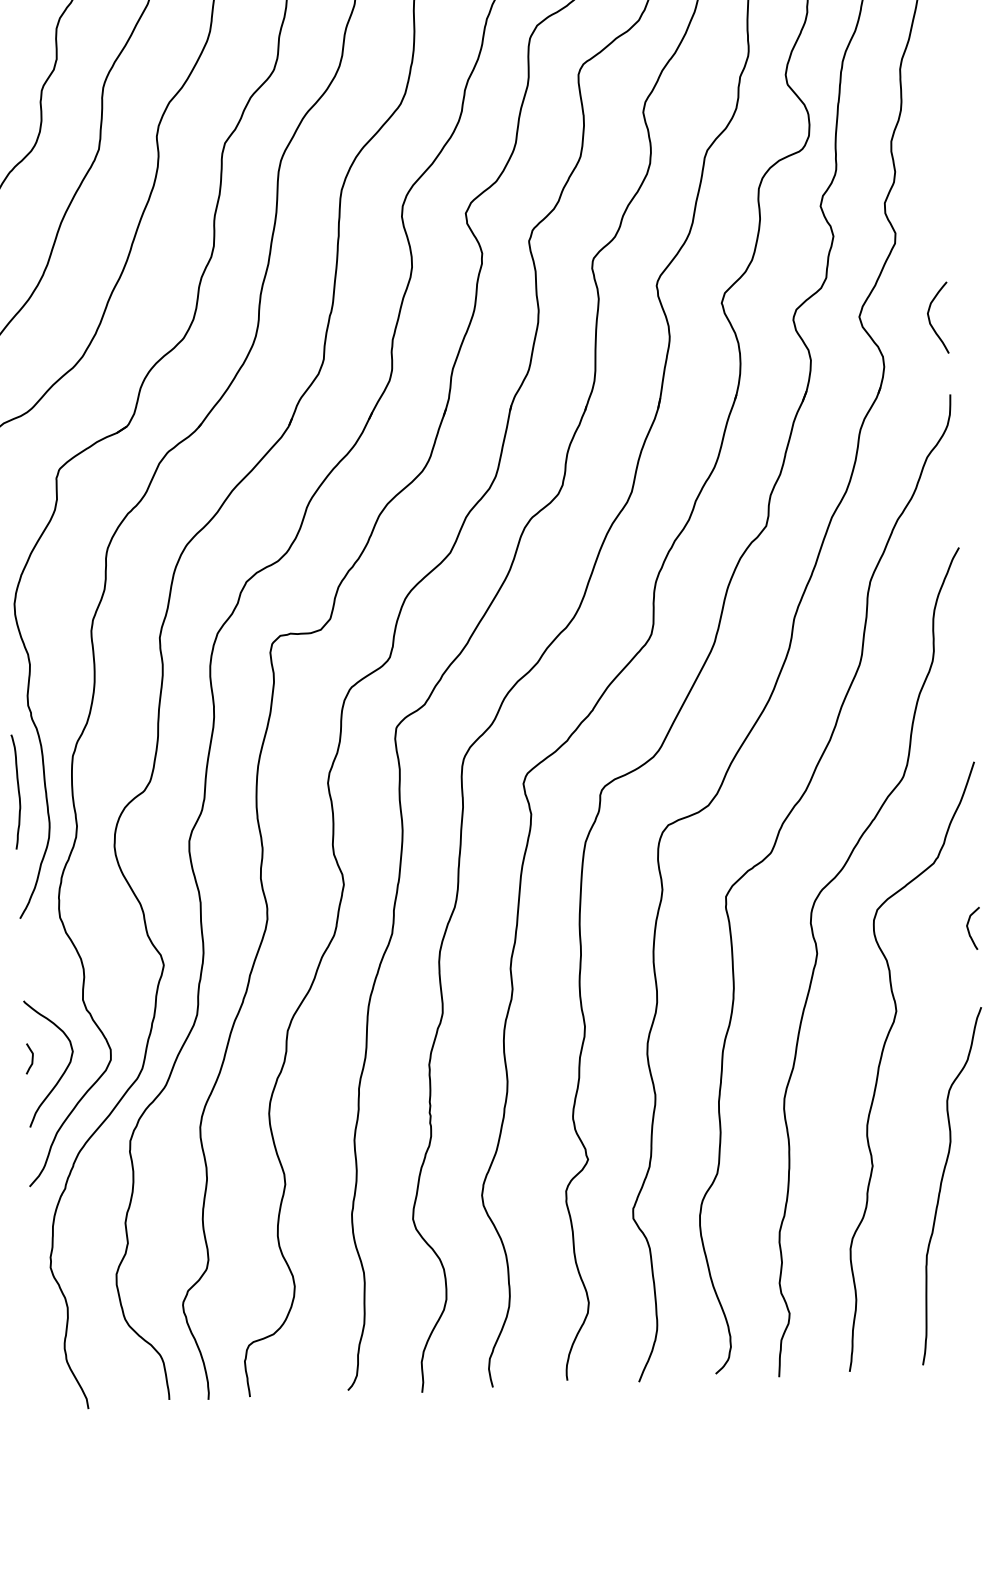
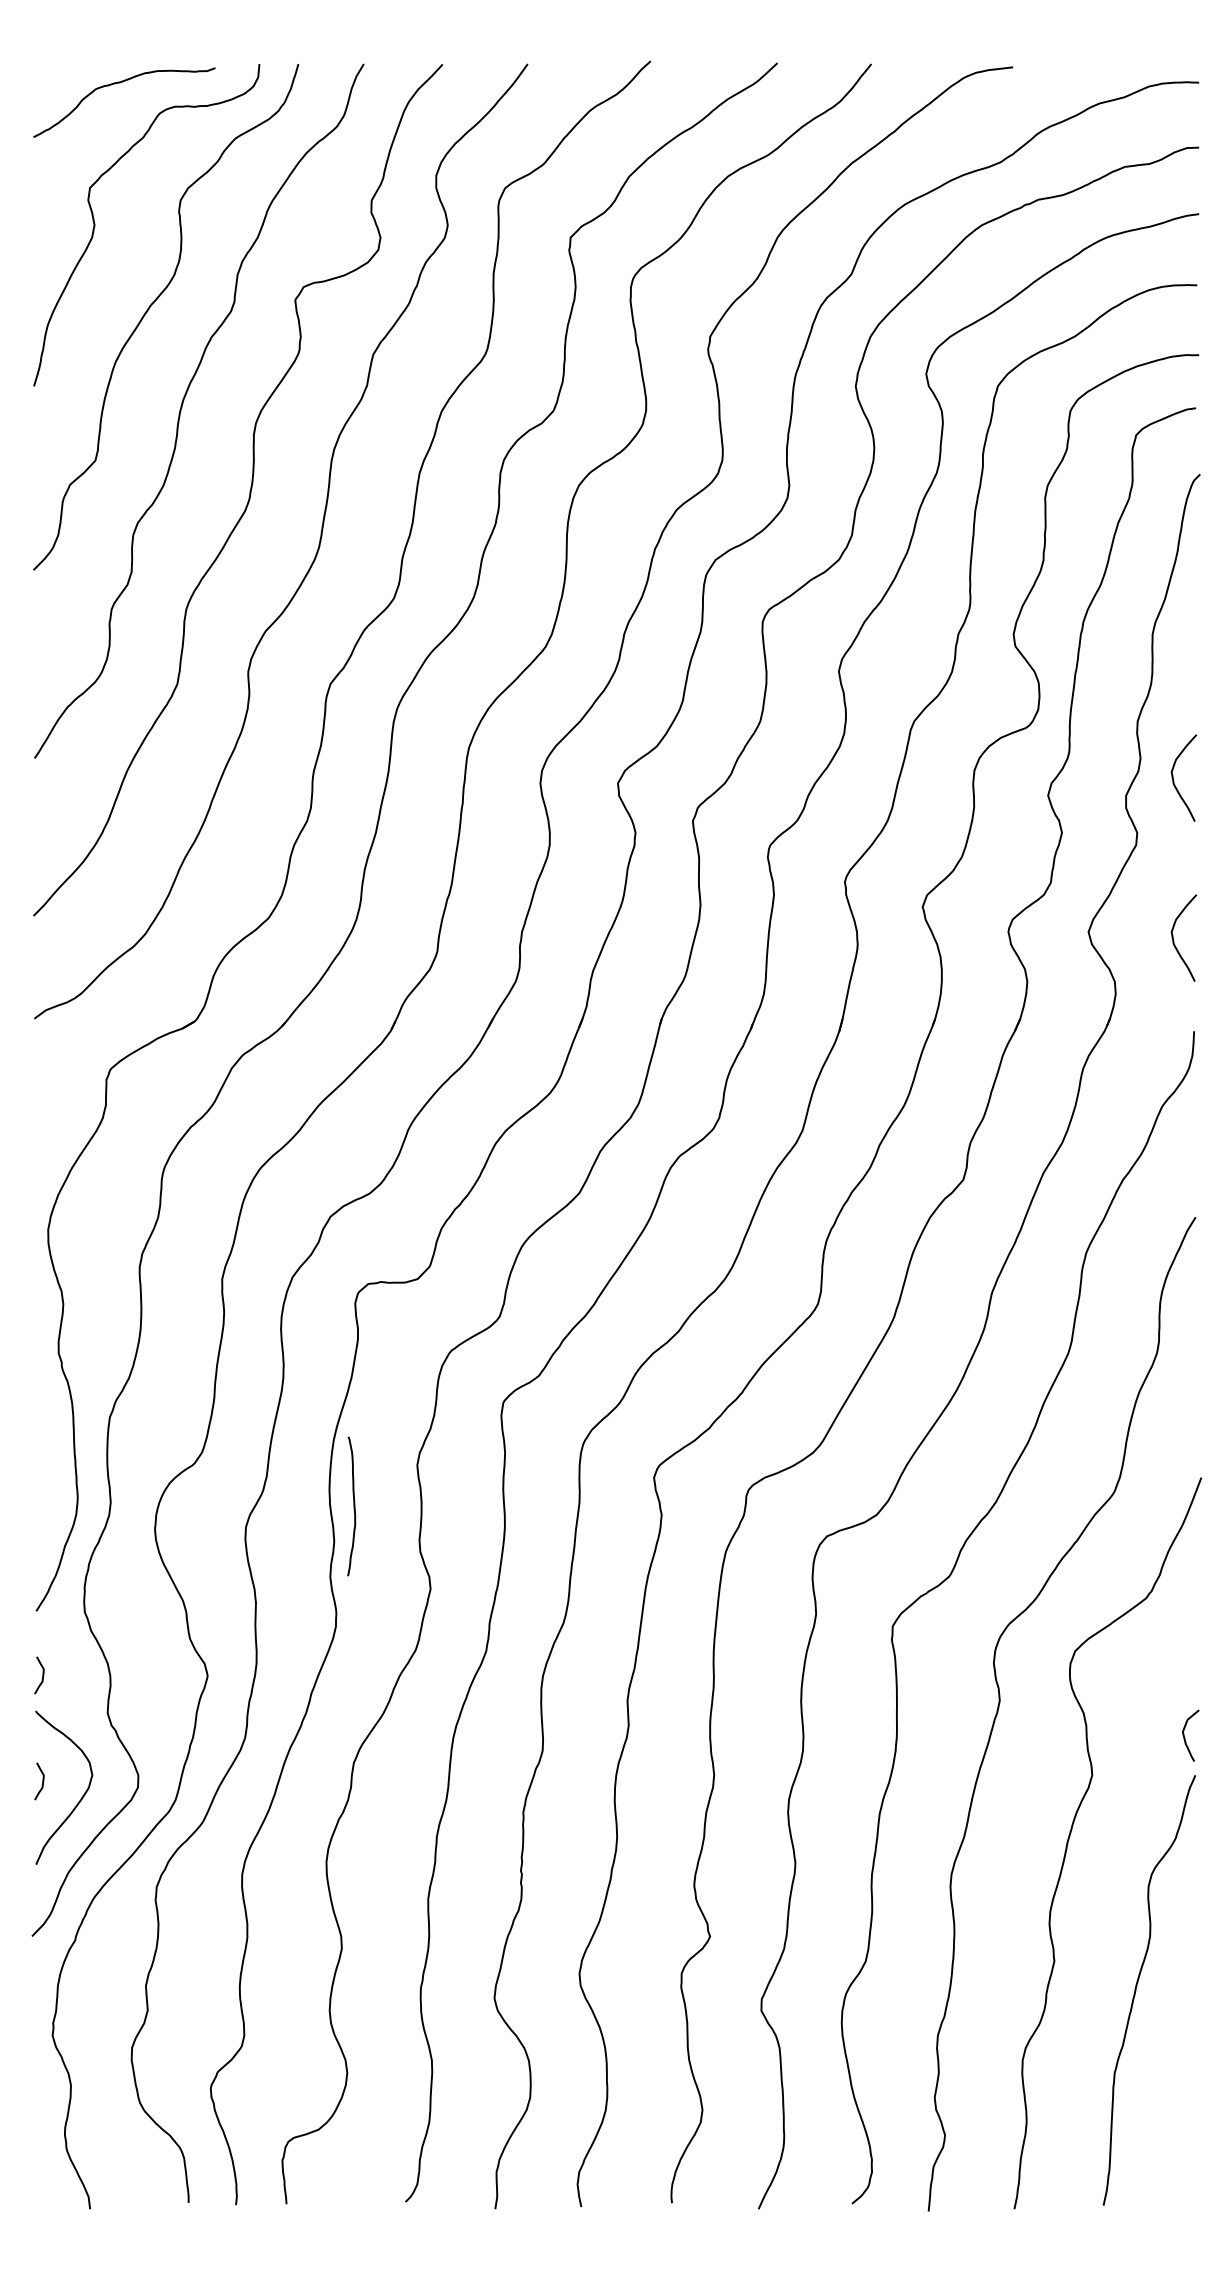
curve: (924, 188) -> (1174, 780), added
curve: (18, 791) -> (353, 1506), moved
curve: (969, 930) -> (1185, 1737), moved
curve: (27, 971) -> (42, 1675), added

